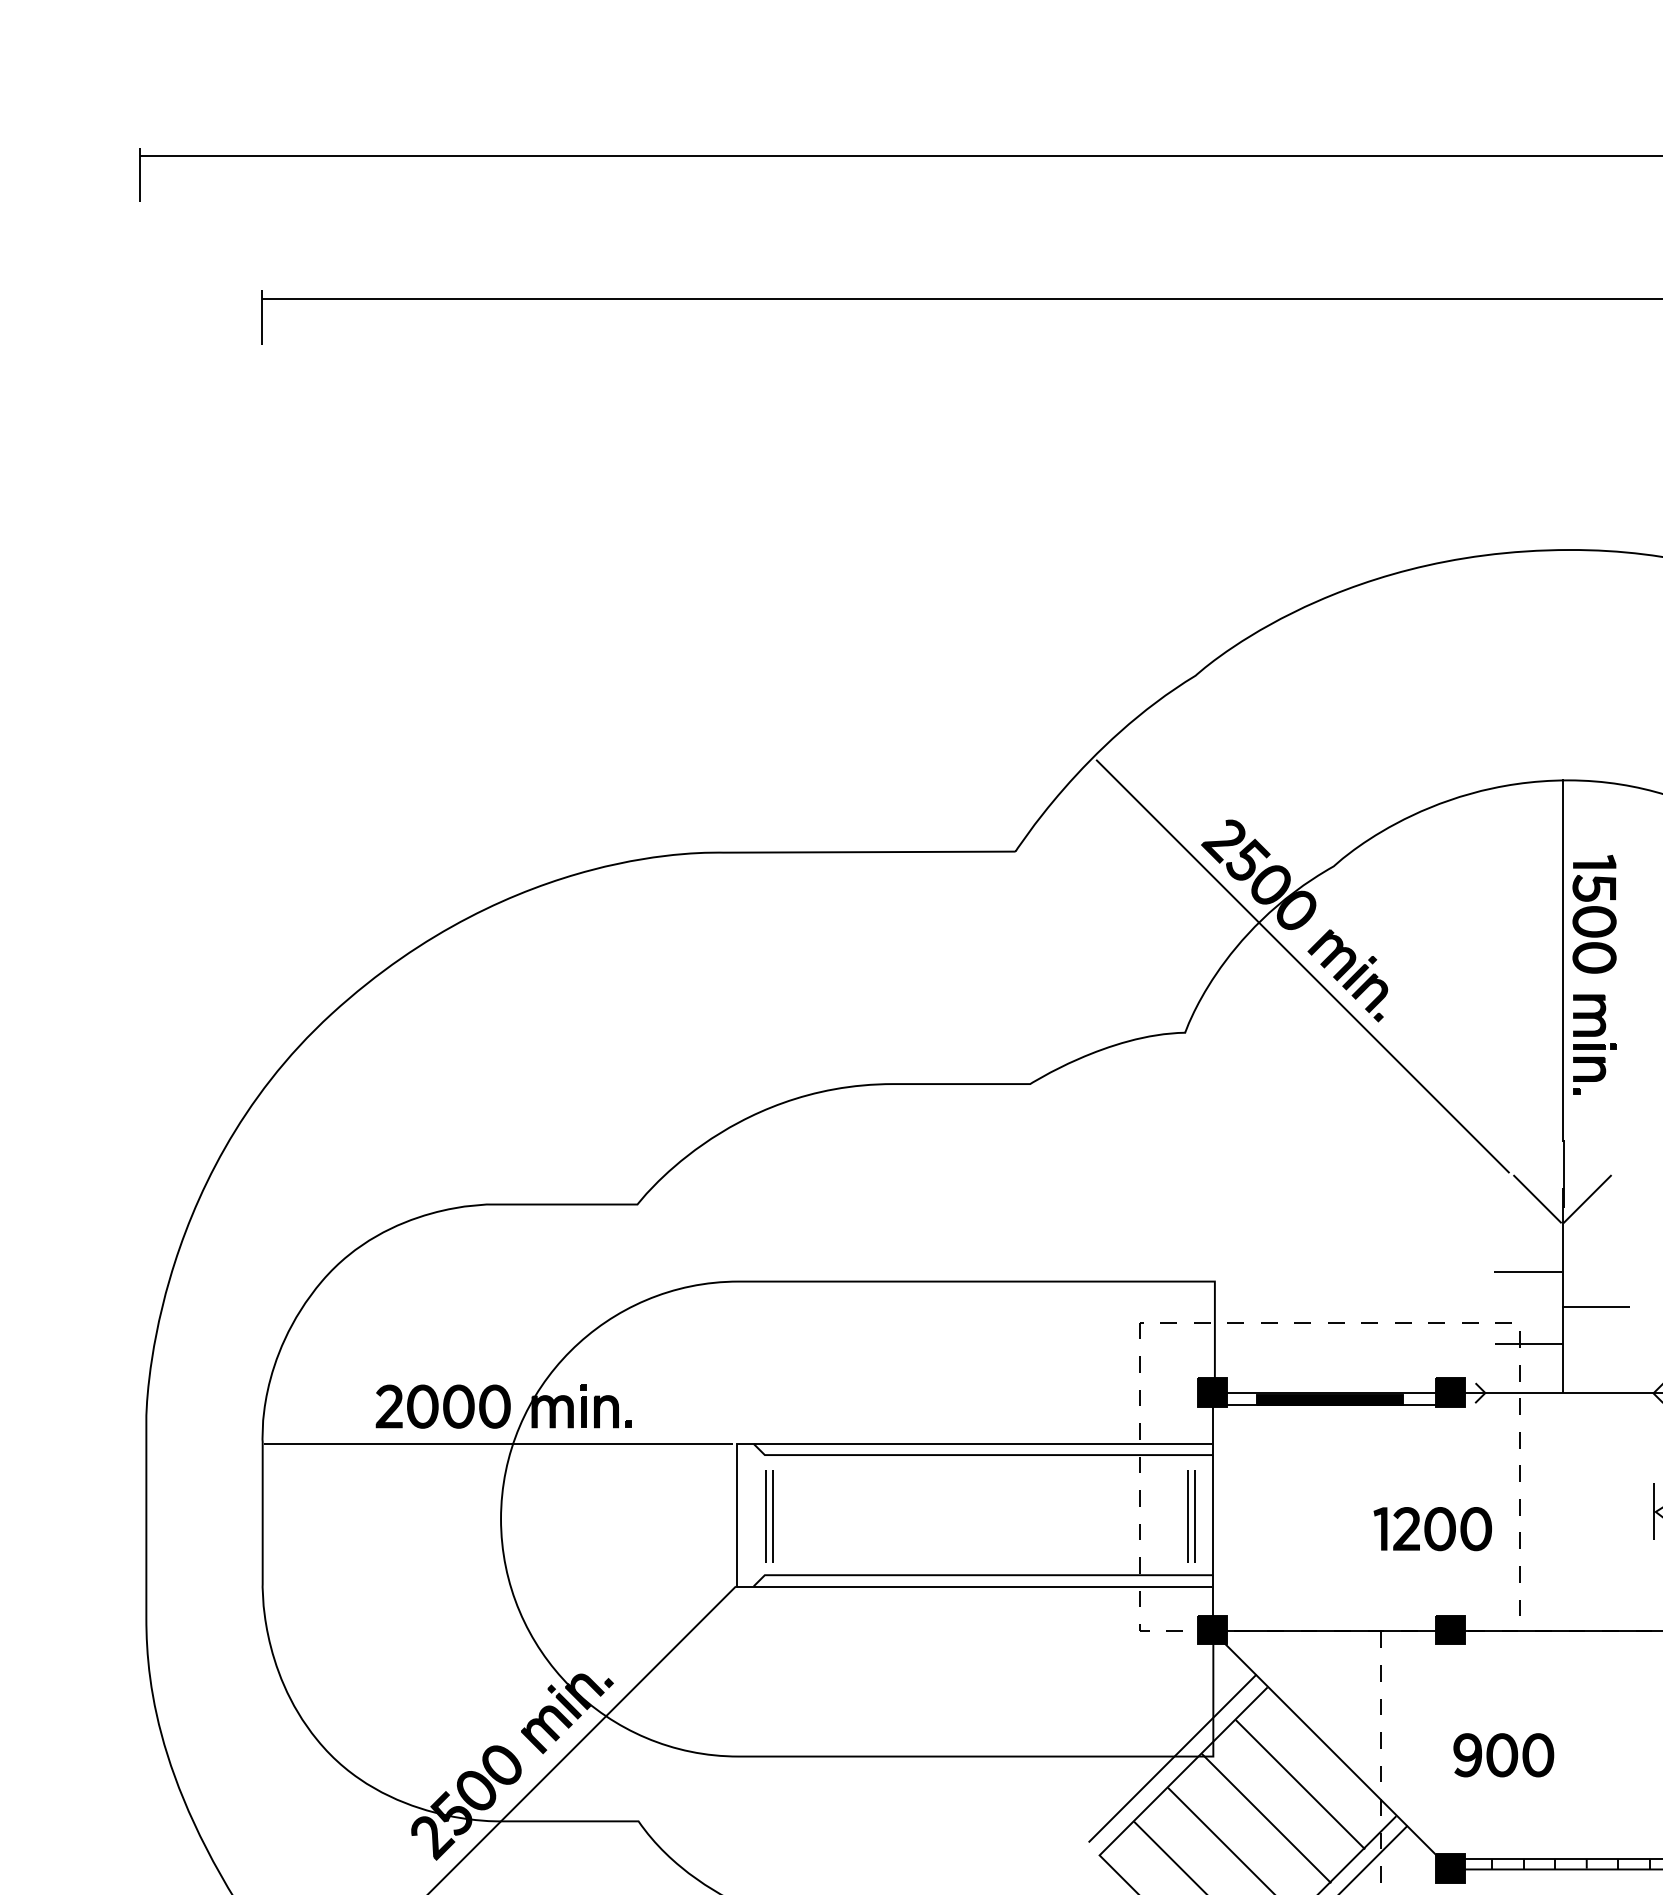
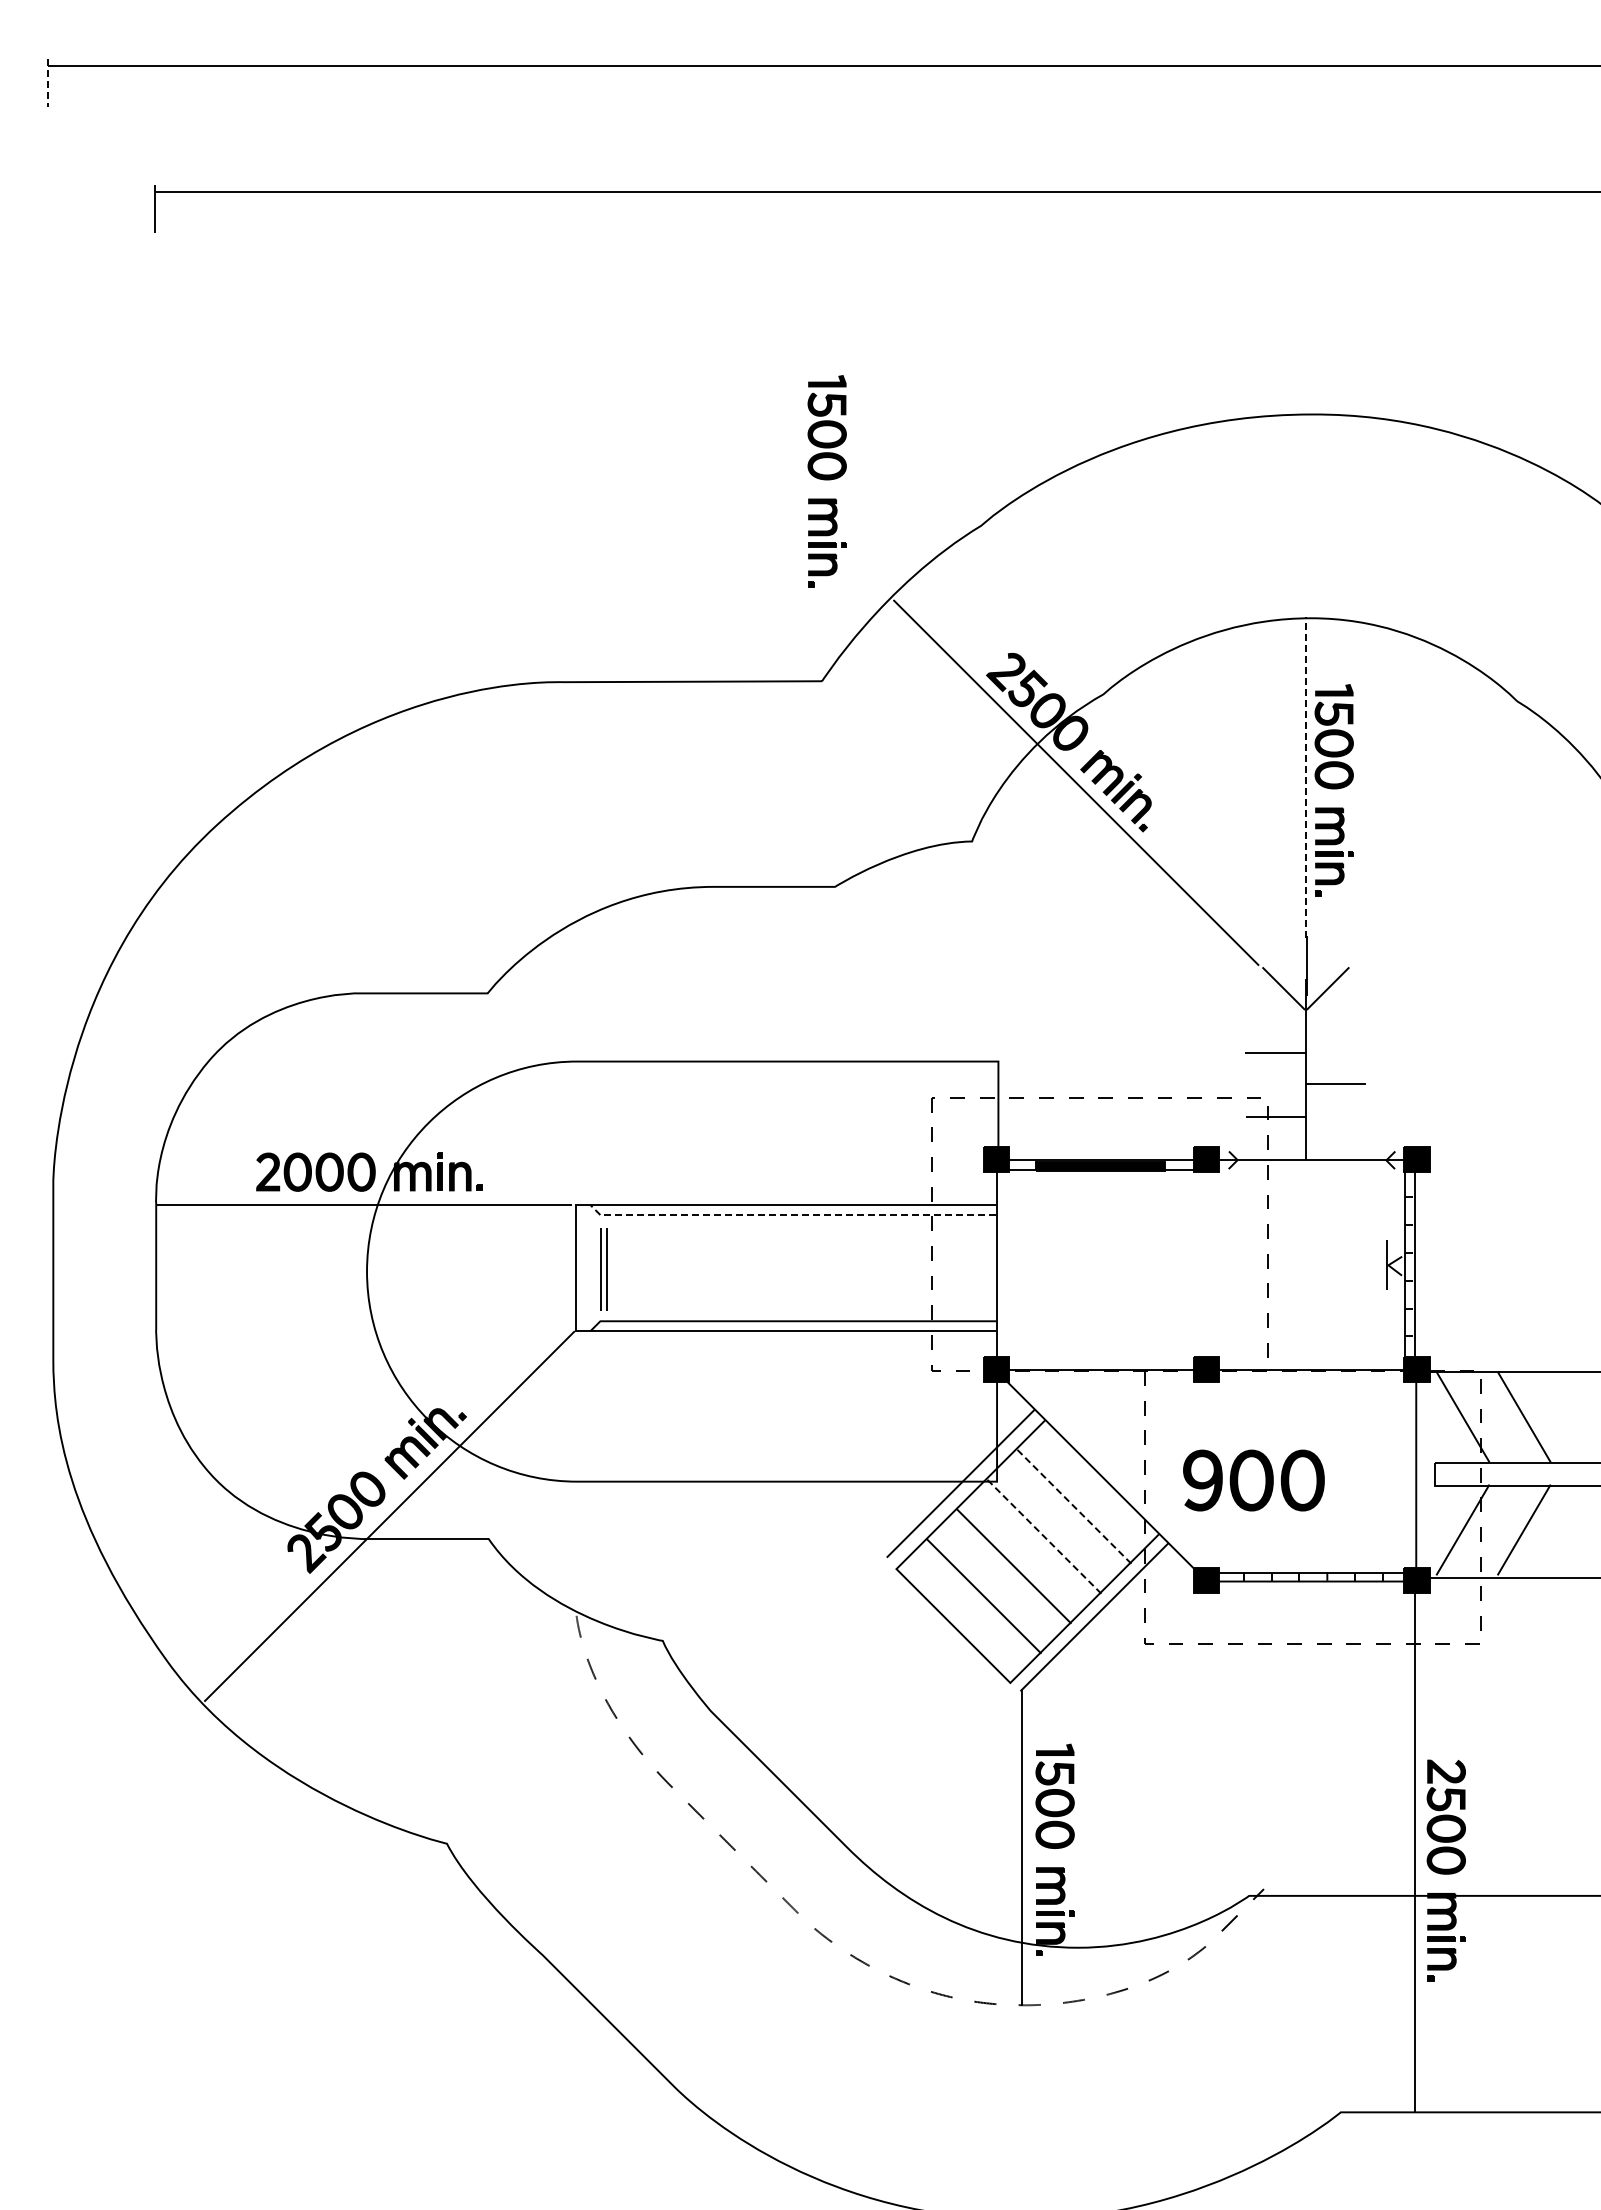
line: (139, 175) -> (47, 83), solid -> dashed
part: (1020, 625) -> (826, 481), added
line: (1562, 960) -> (1305, 777), solid -> dashed
line: (979, 1455) -> (790, 1215), solid -> dashed
part: (1190, 1516) -> (976, 1269), removed
part: (1432, 1529) -> (1190, 1280), removed
part: (1503, 1755) -> (1253, 1480), size x1.6
line: (1300, 1784) -> (1074, 1506), solid -> dashed
line: (1266, 1818) -> (1044, 1536), solid -> dashed

